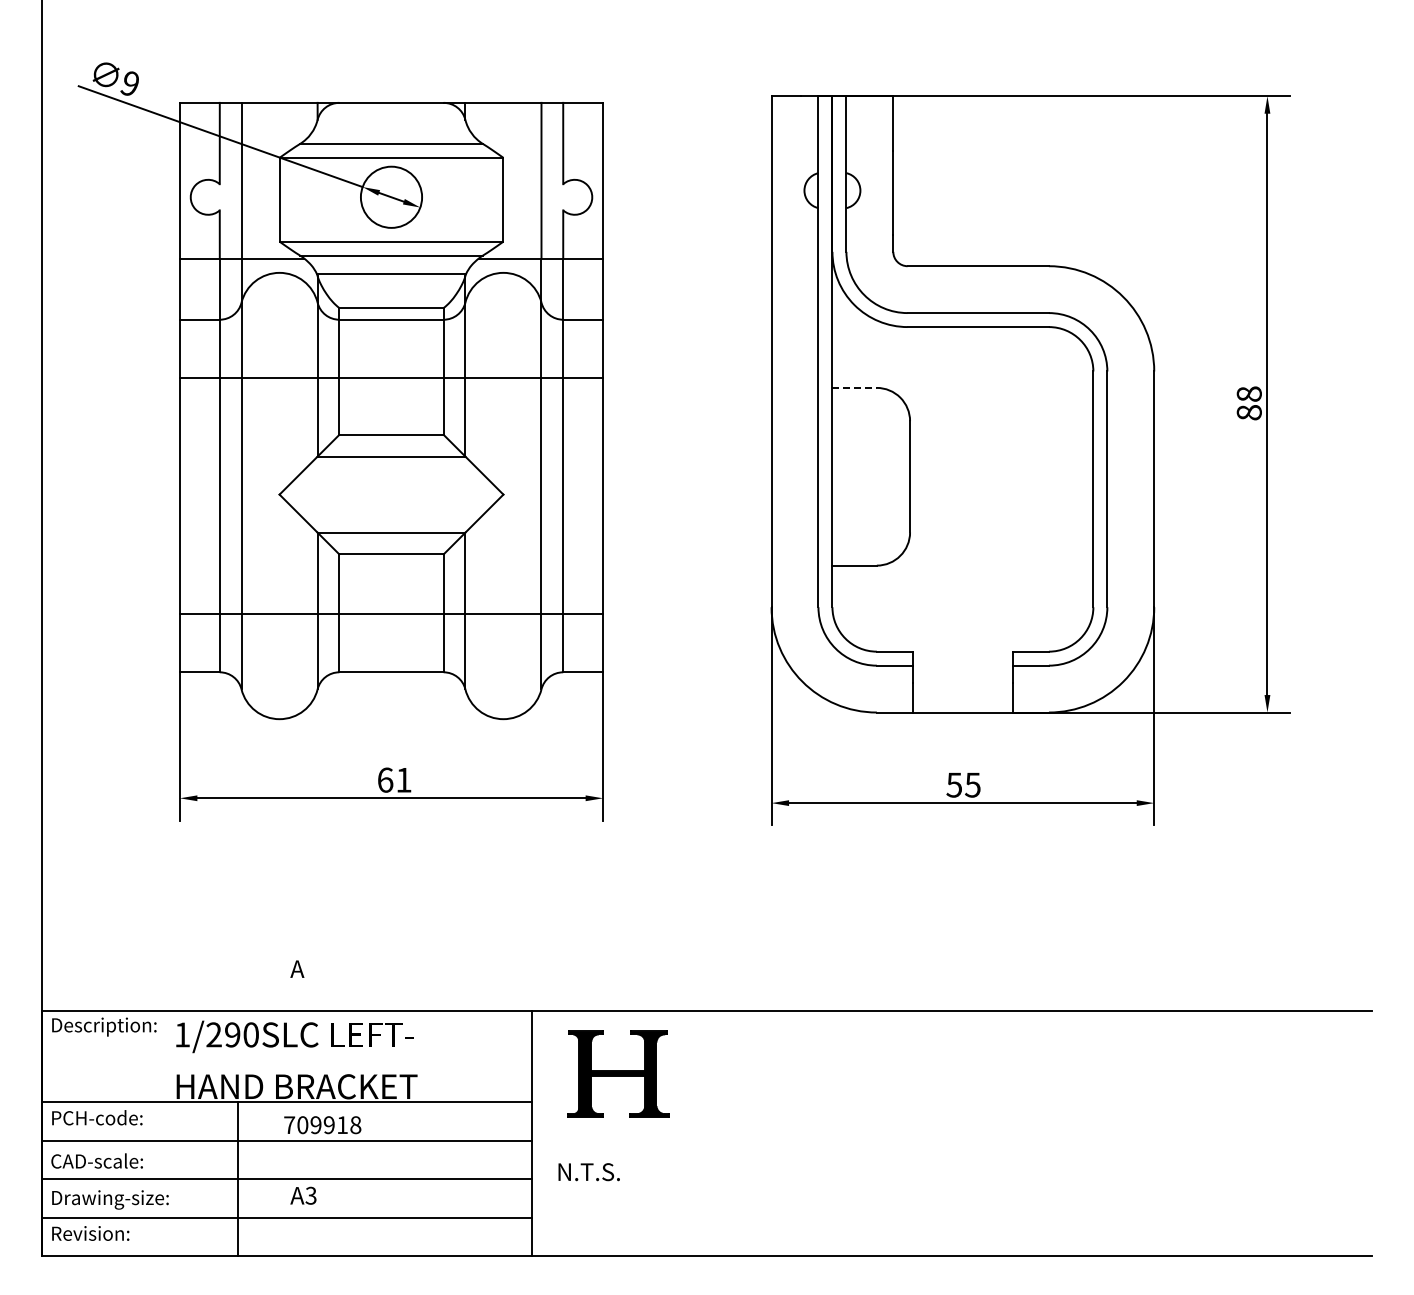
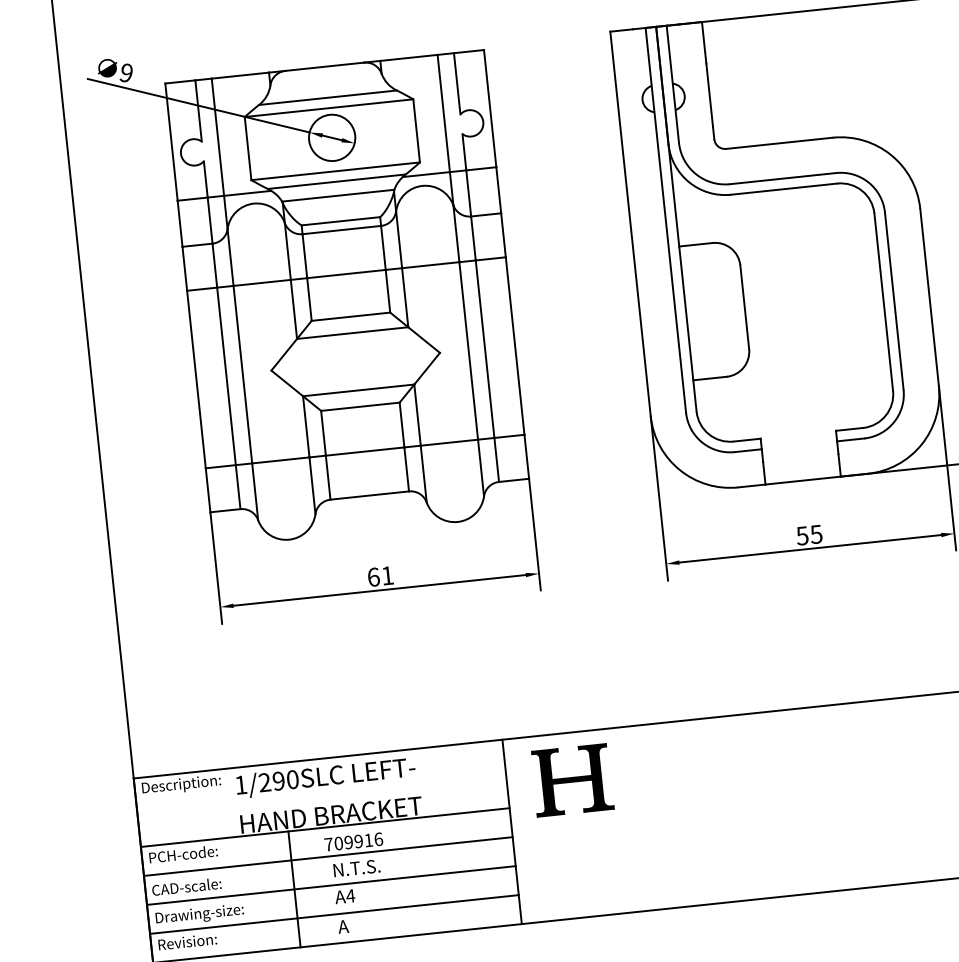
line: (855, 387) -> (696, 244), dashed -> solid
text: (297, 968) -> (343, 926), moved
text: (355, 1125) -> (378, 839), 709918 -> 709916
text: (588, 1172) -> (356, 868), moved
text: (311, 1195) -> (350, 895), A3 -> A4

